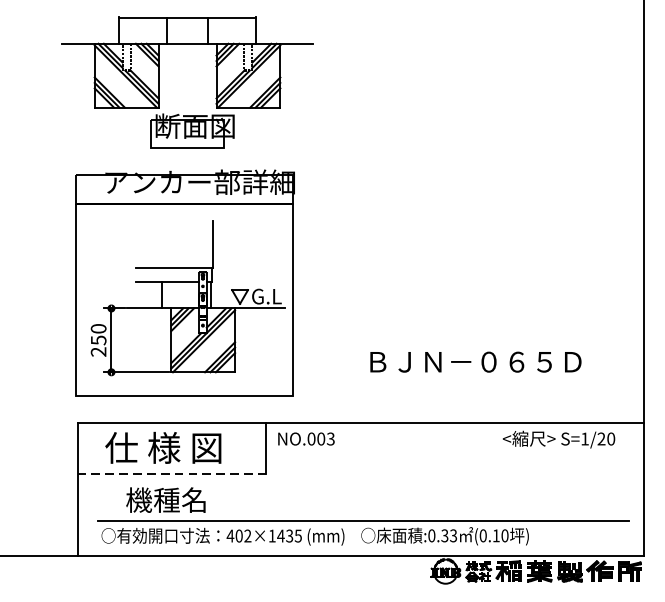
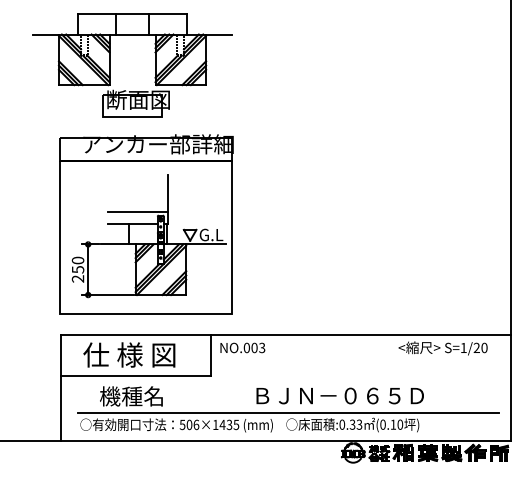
part: (159, 82) -> (110, 65), moved
text: (474, 361) -> (339, 395), moved
line: (172, 473) -> (136, 375), dashed -> solid
text: (239, 535) -> (189, 424), 402×1435 -> 506×1435

